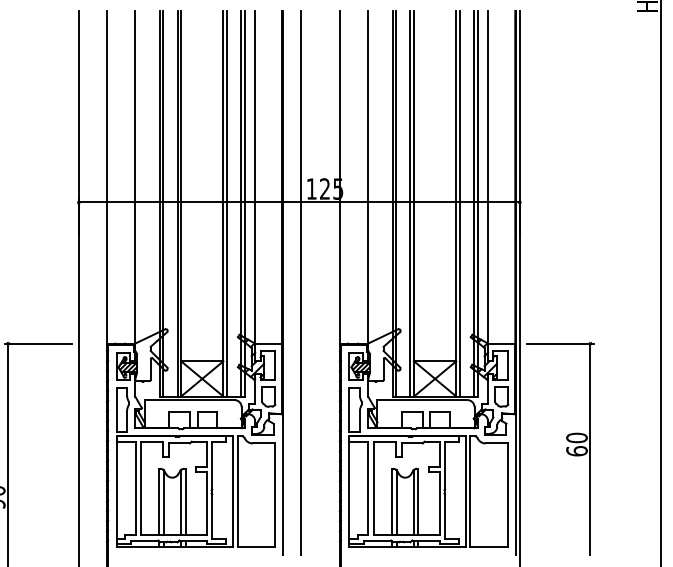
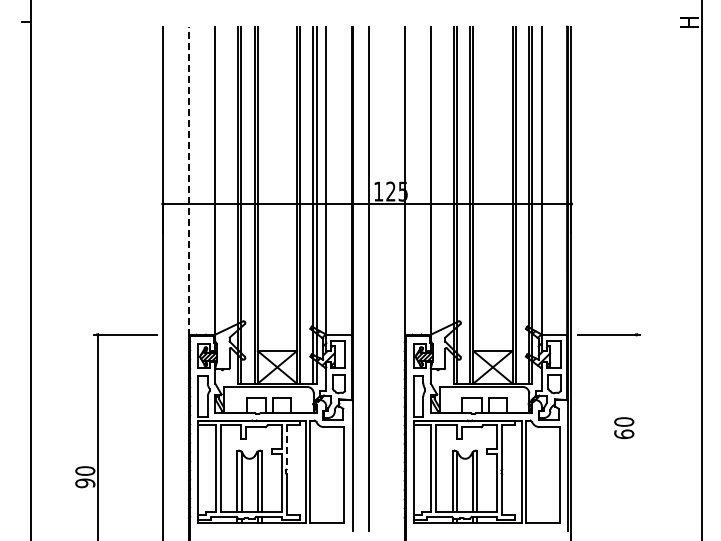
line: (107, 178) -> (189, 181), solid -> dashed
line: (590, 449) -> (636, 432), removed
line: (212, 466) -> (286, 448), solid -> dashed

